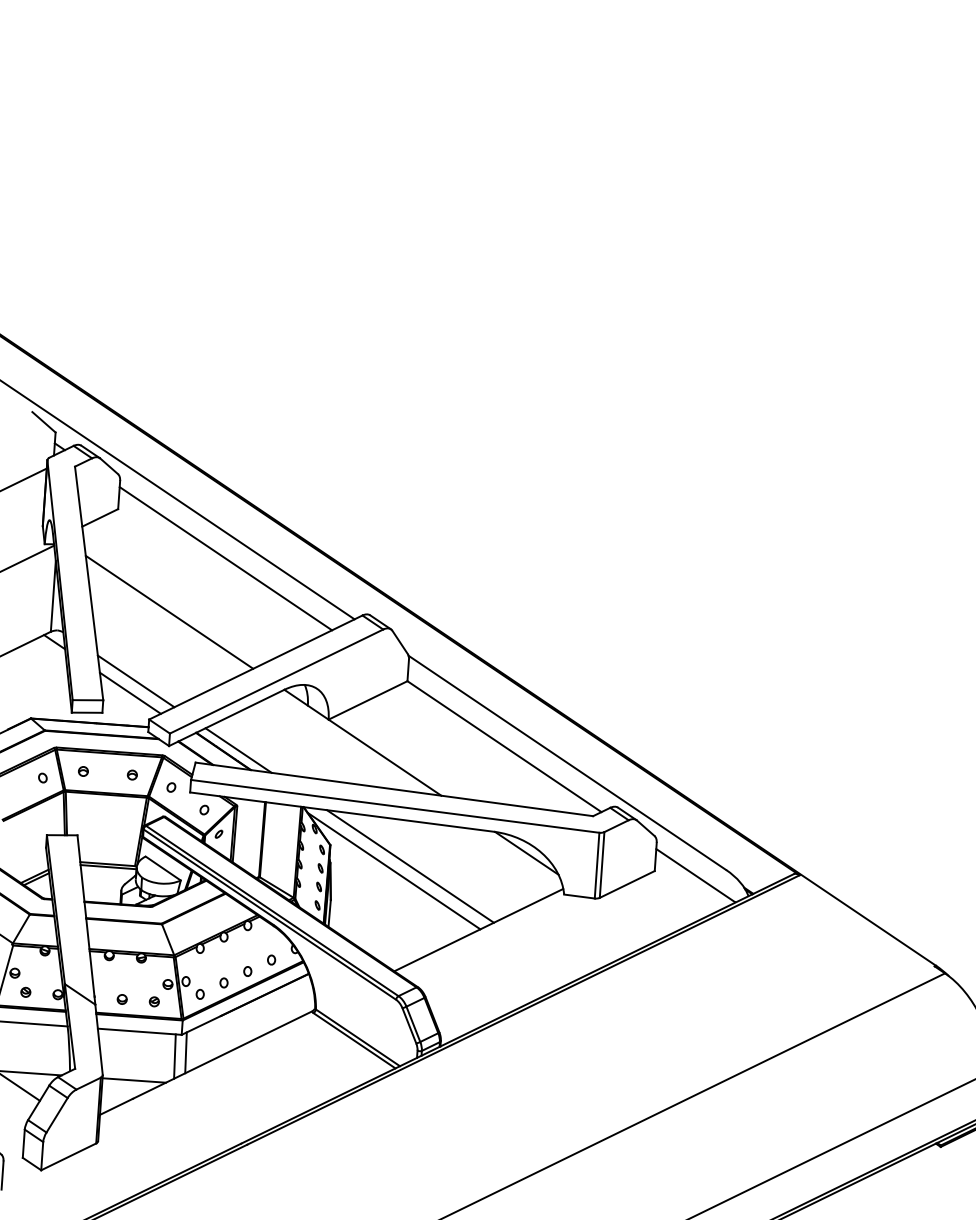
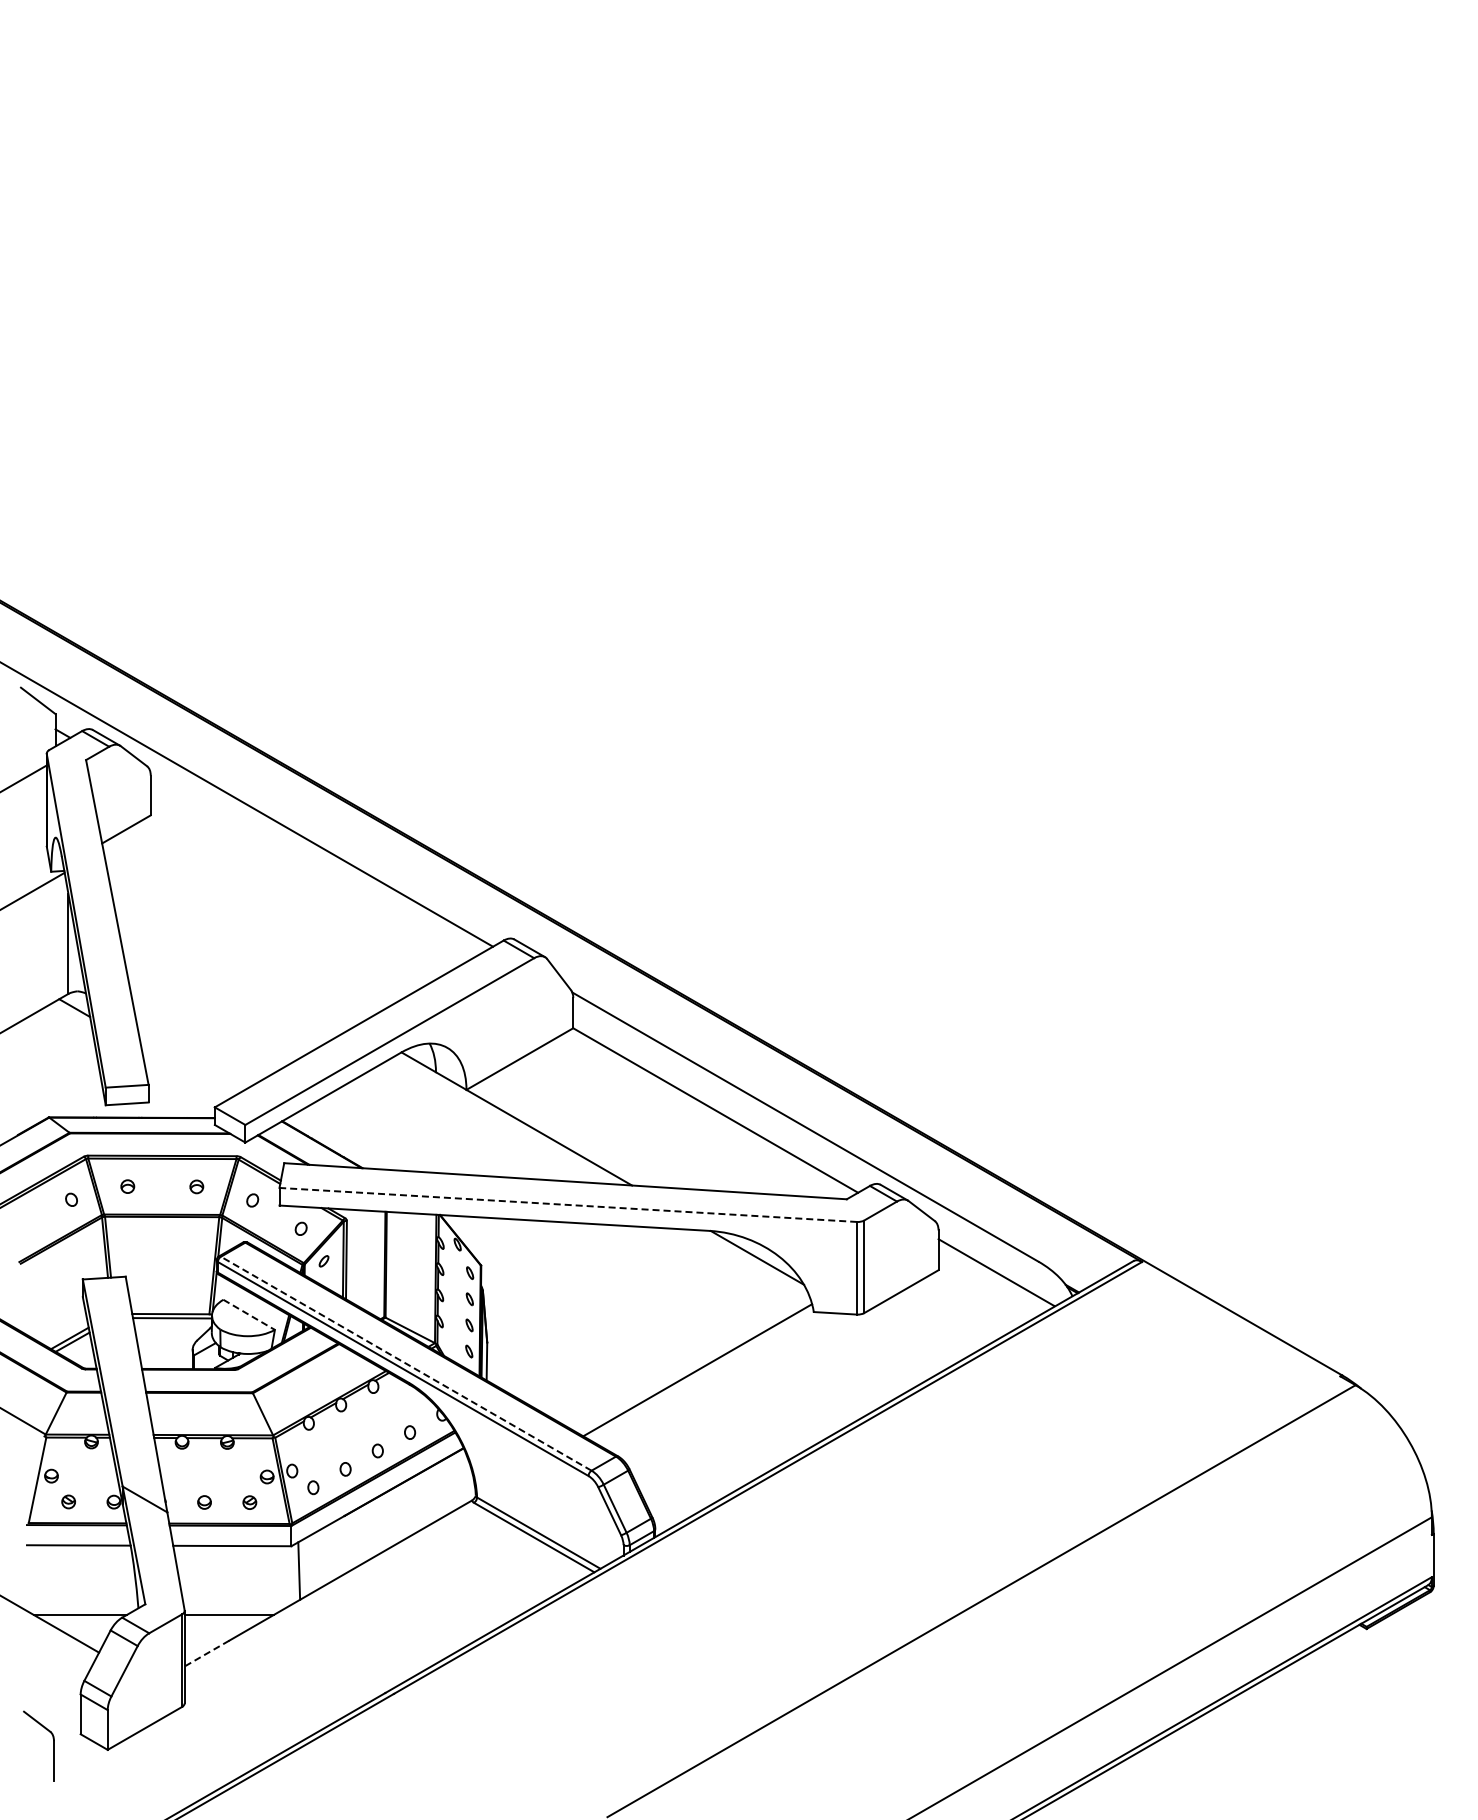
line: (225, 558) -> (306, 874), removed
line: (169, 611) -> (232, 954), removed
line: (135, 680) -> (192, 1054), removed
line: (130, 693) -> (185, 1072), removed
line: (238, 750) -> (342, 1142), removed
line: (394, 806) -> (567, 1204), solid -> dashed
line: (410, 866) -> (595, 1287), removed
line: (163, 868) -> (249, 1314), solid -> dashed
line: (393, 870) -> (572, 1295), removed
line: (272, 910) -> (406, 1363), solid -> dashed
line: (175, 1056) -> (284, 1577), removed
line: (116, 1106) -> (206, 1653), solid -> dashed

